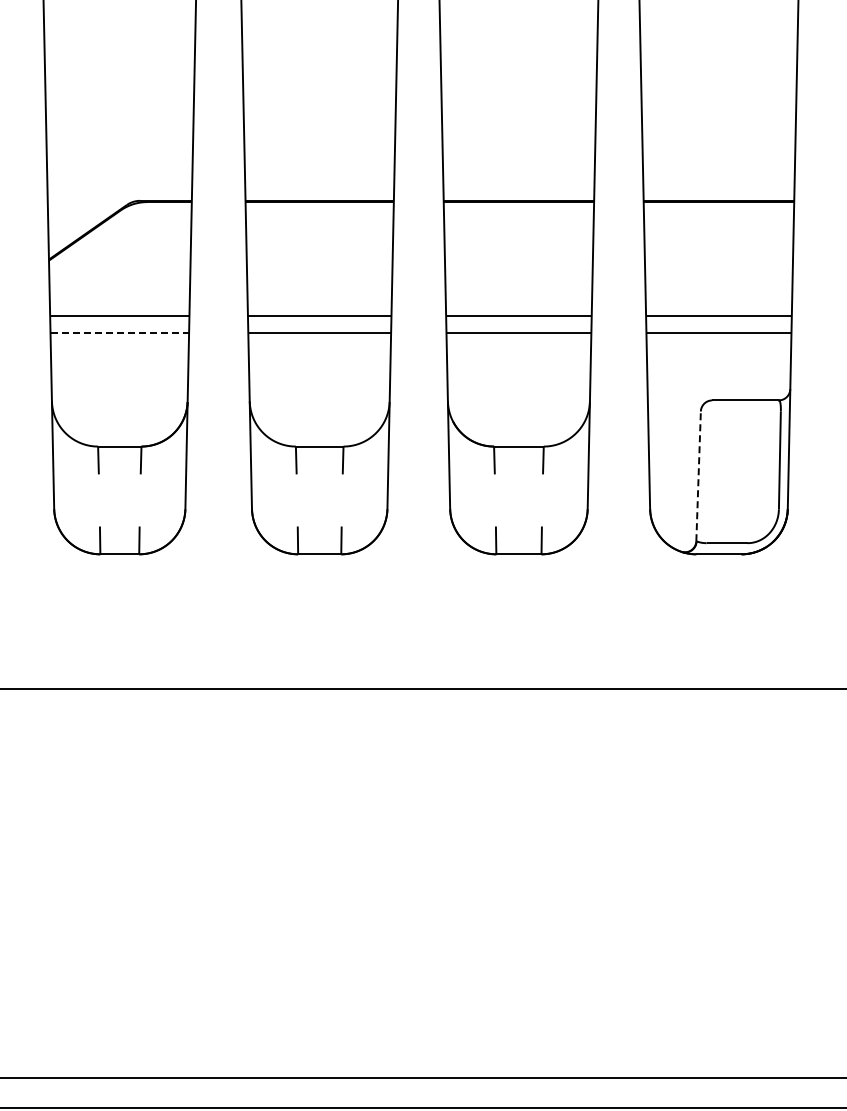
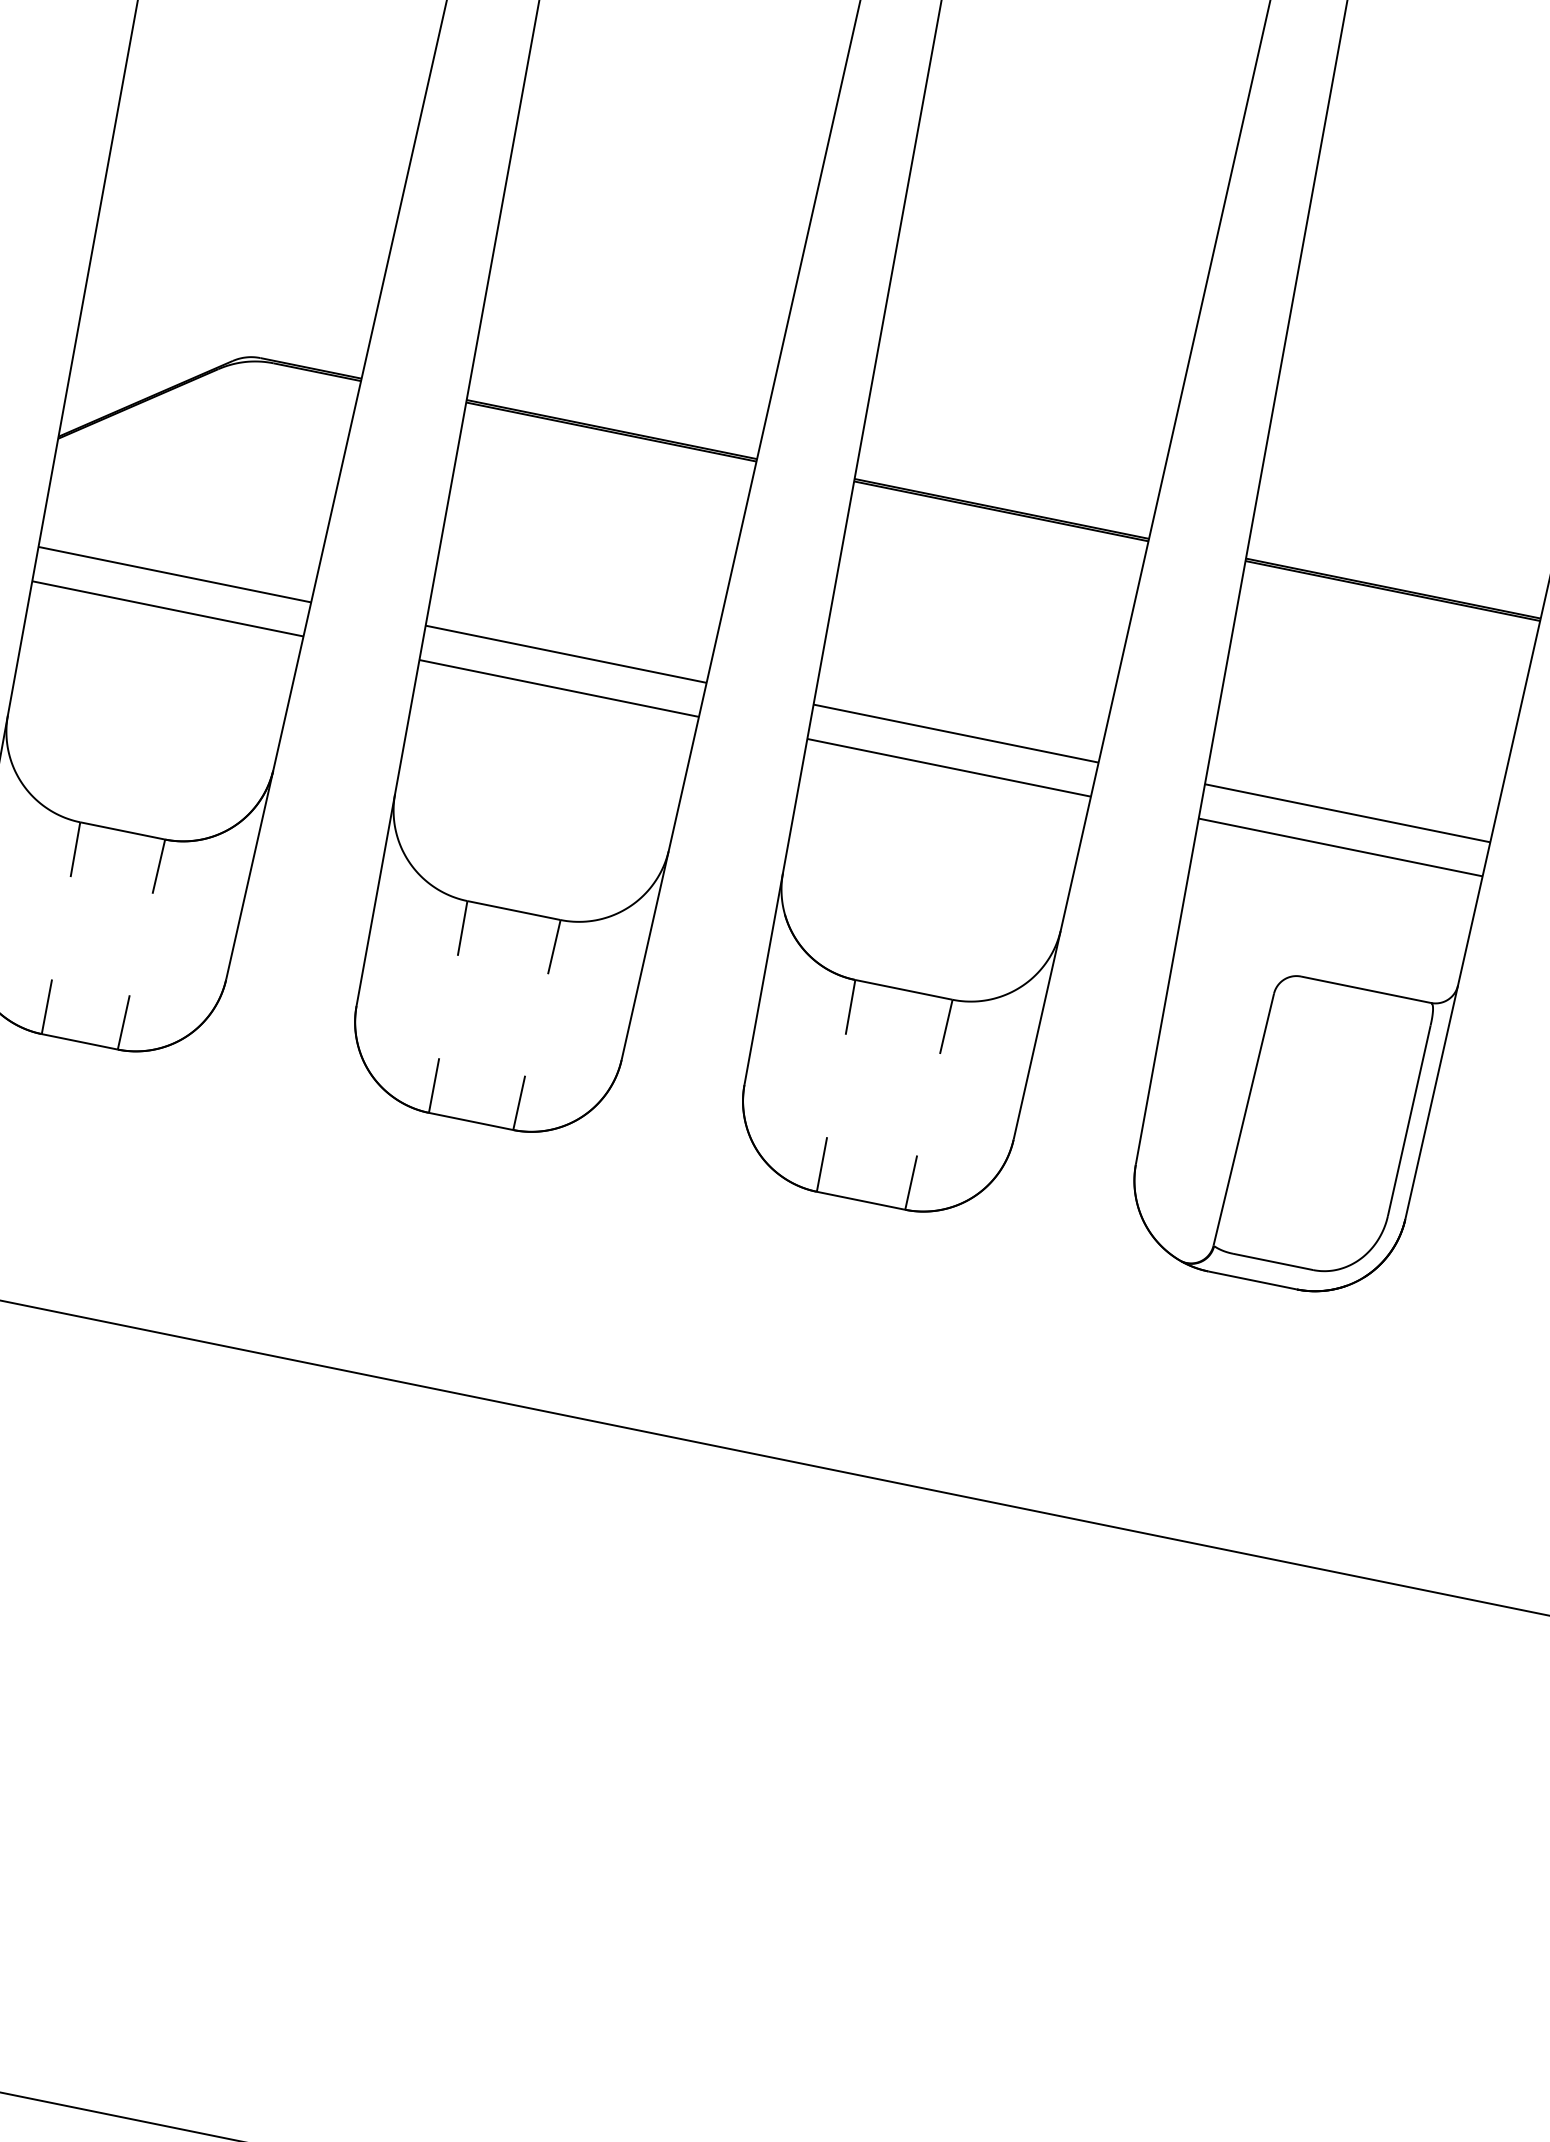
line: (120, 333) -> (169, 609), dashed -> solid
line: (698, 476) -> (1243, 1119), dashed -> solid

